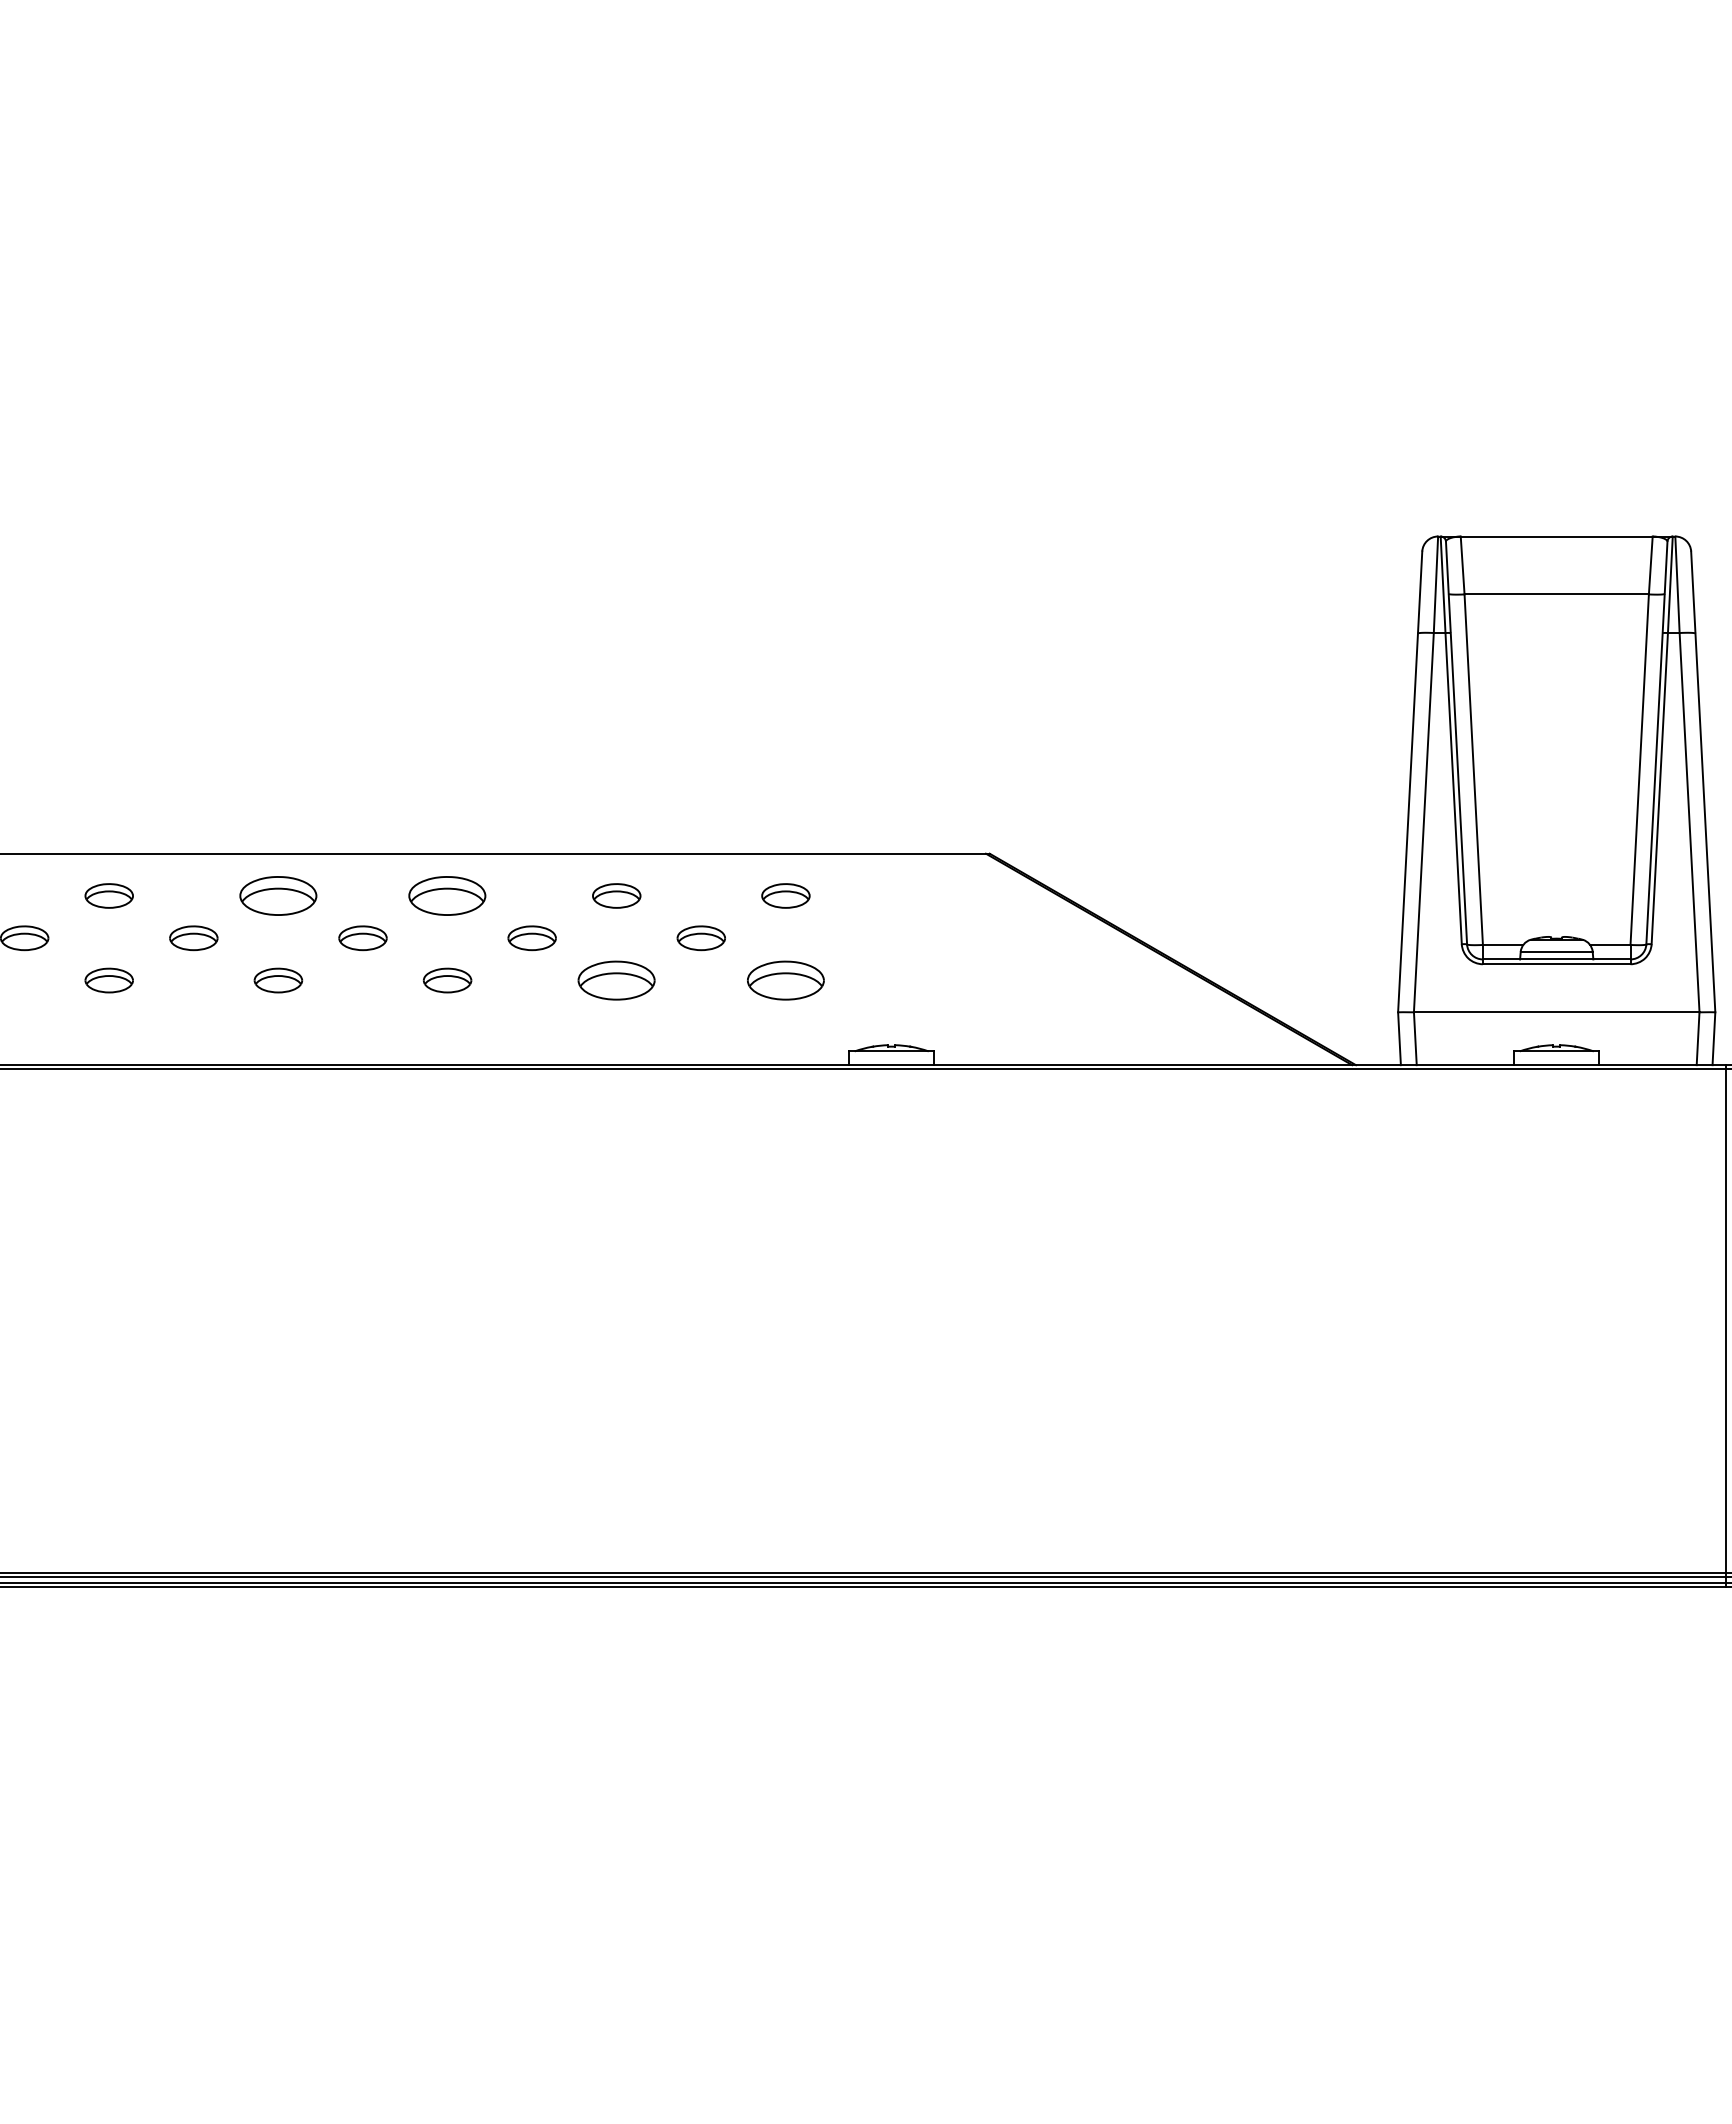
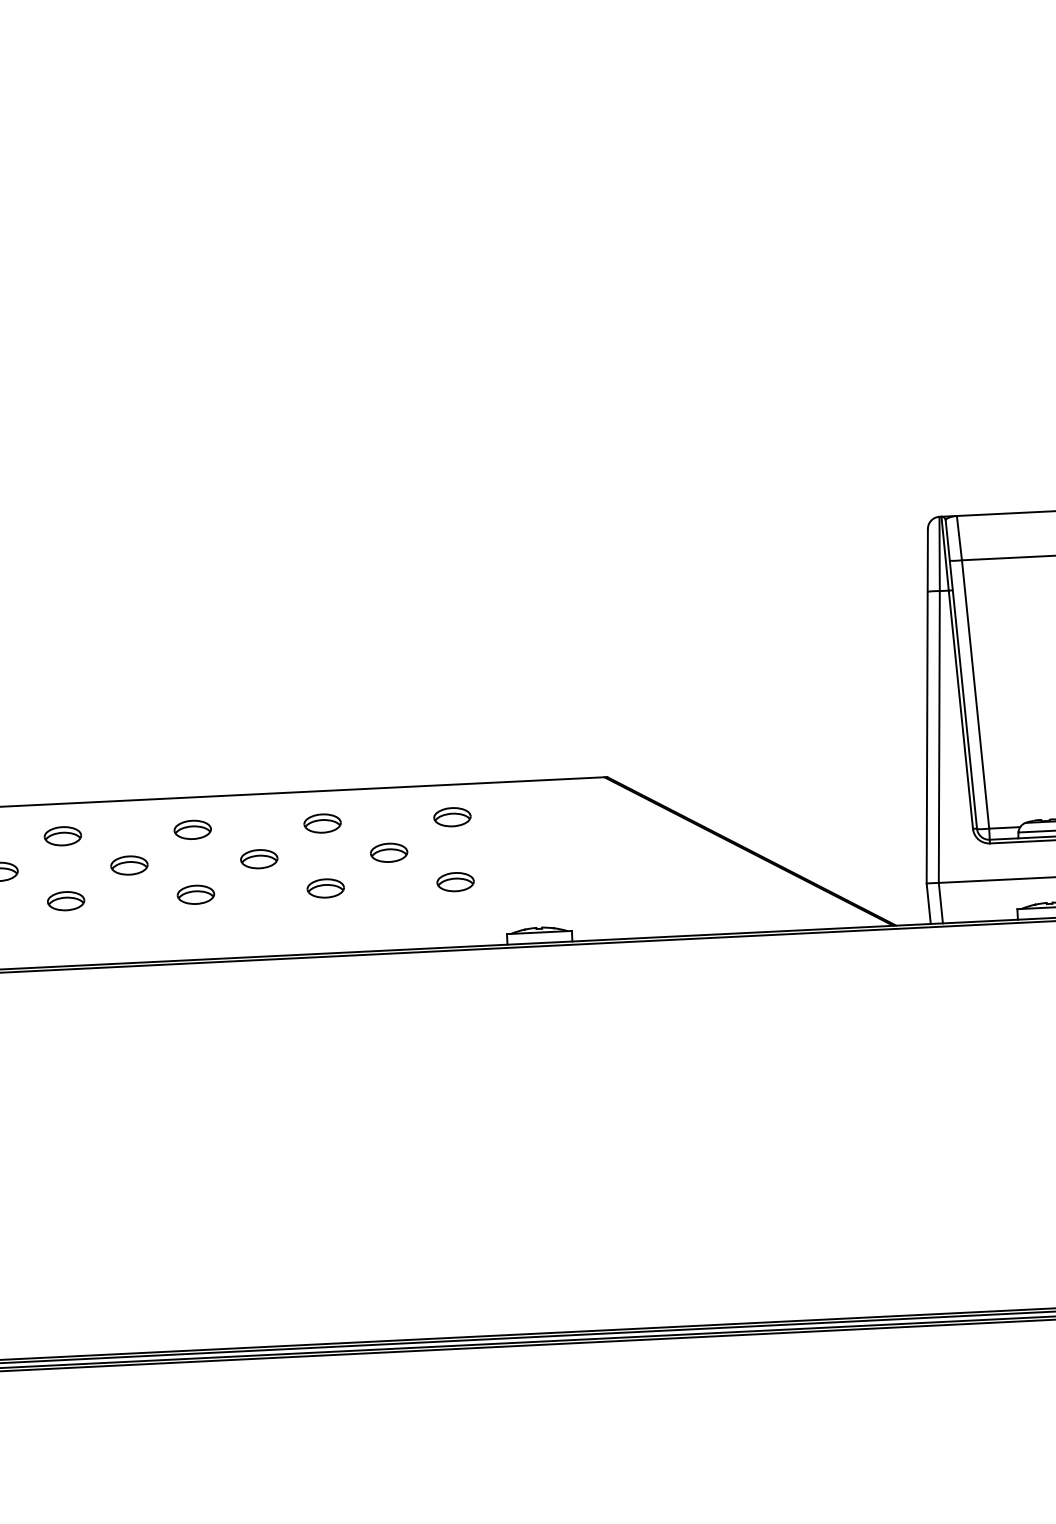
part: (278, 895) -> (62, 835), size x0.62
part: (447, 895) -> (192, 829), size x0.62
part: (616, 980) -> (325, 888), size x0.62
part: (785, 980) -> (455, 882), size x0.62

